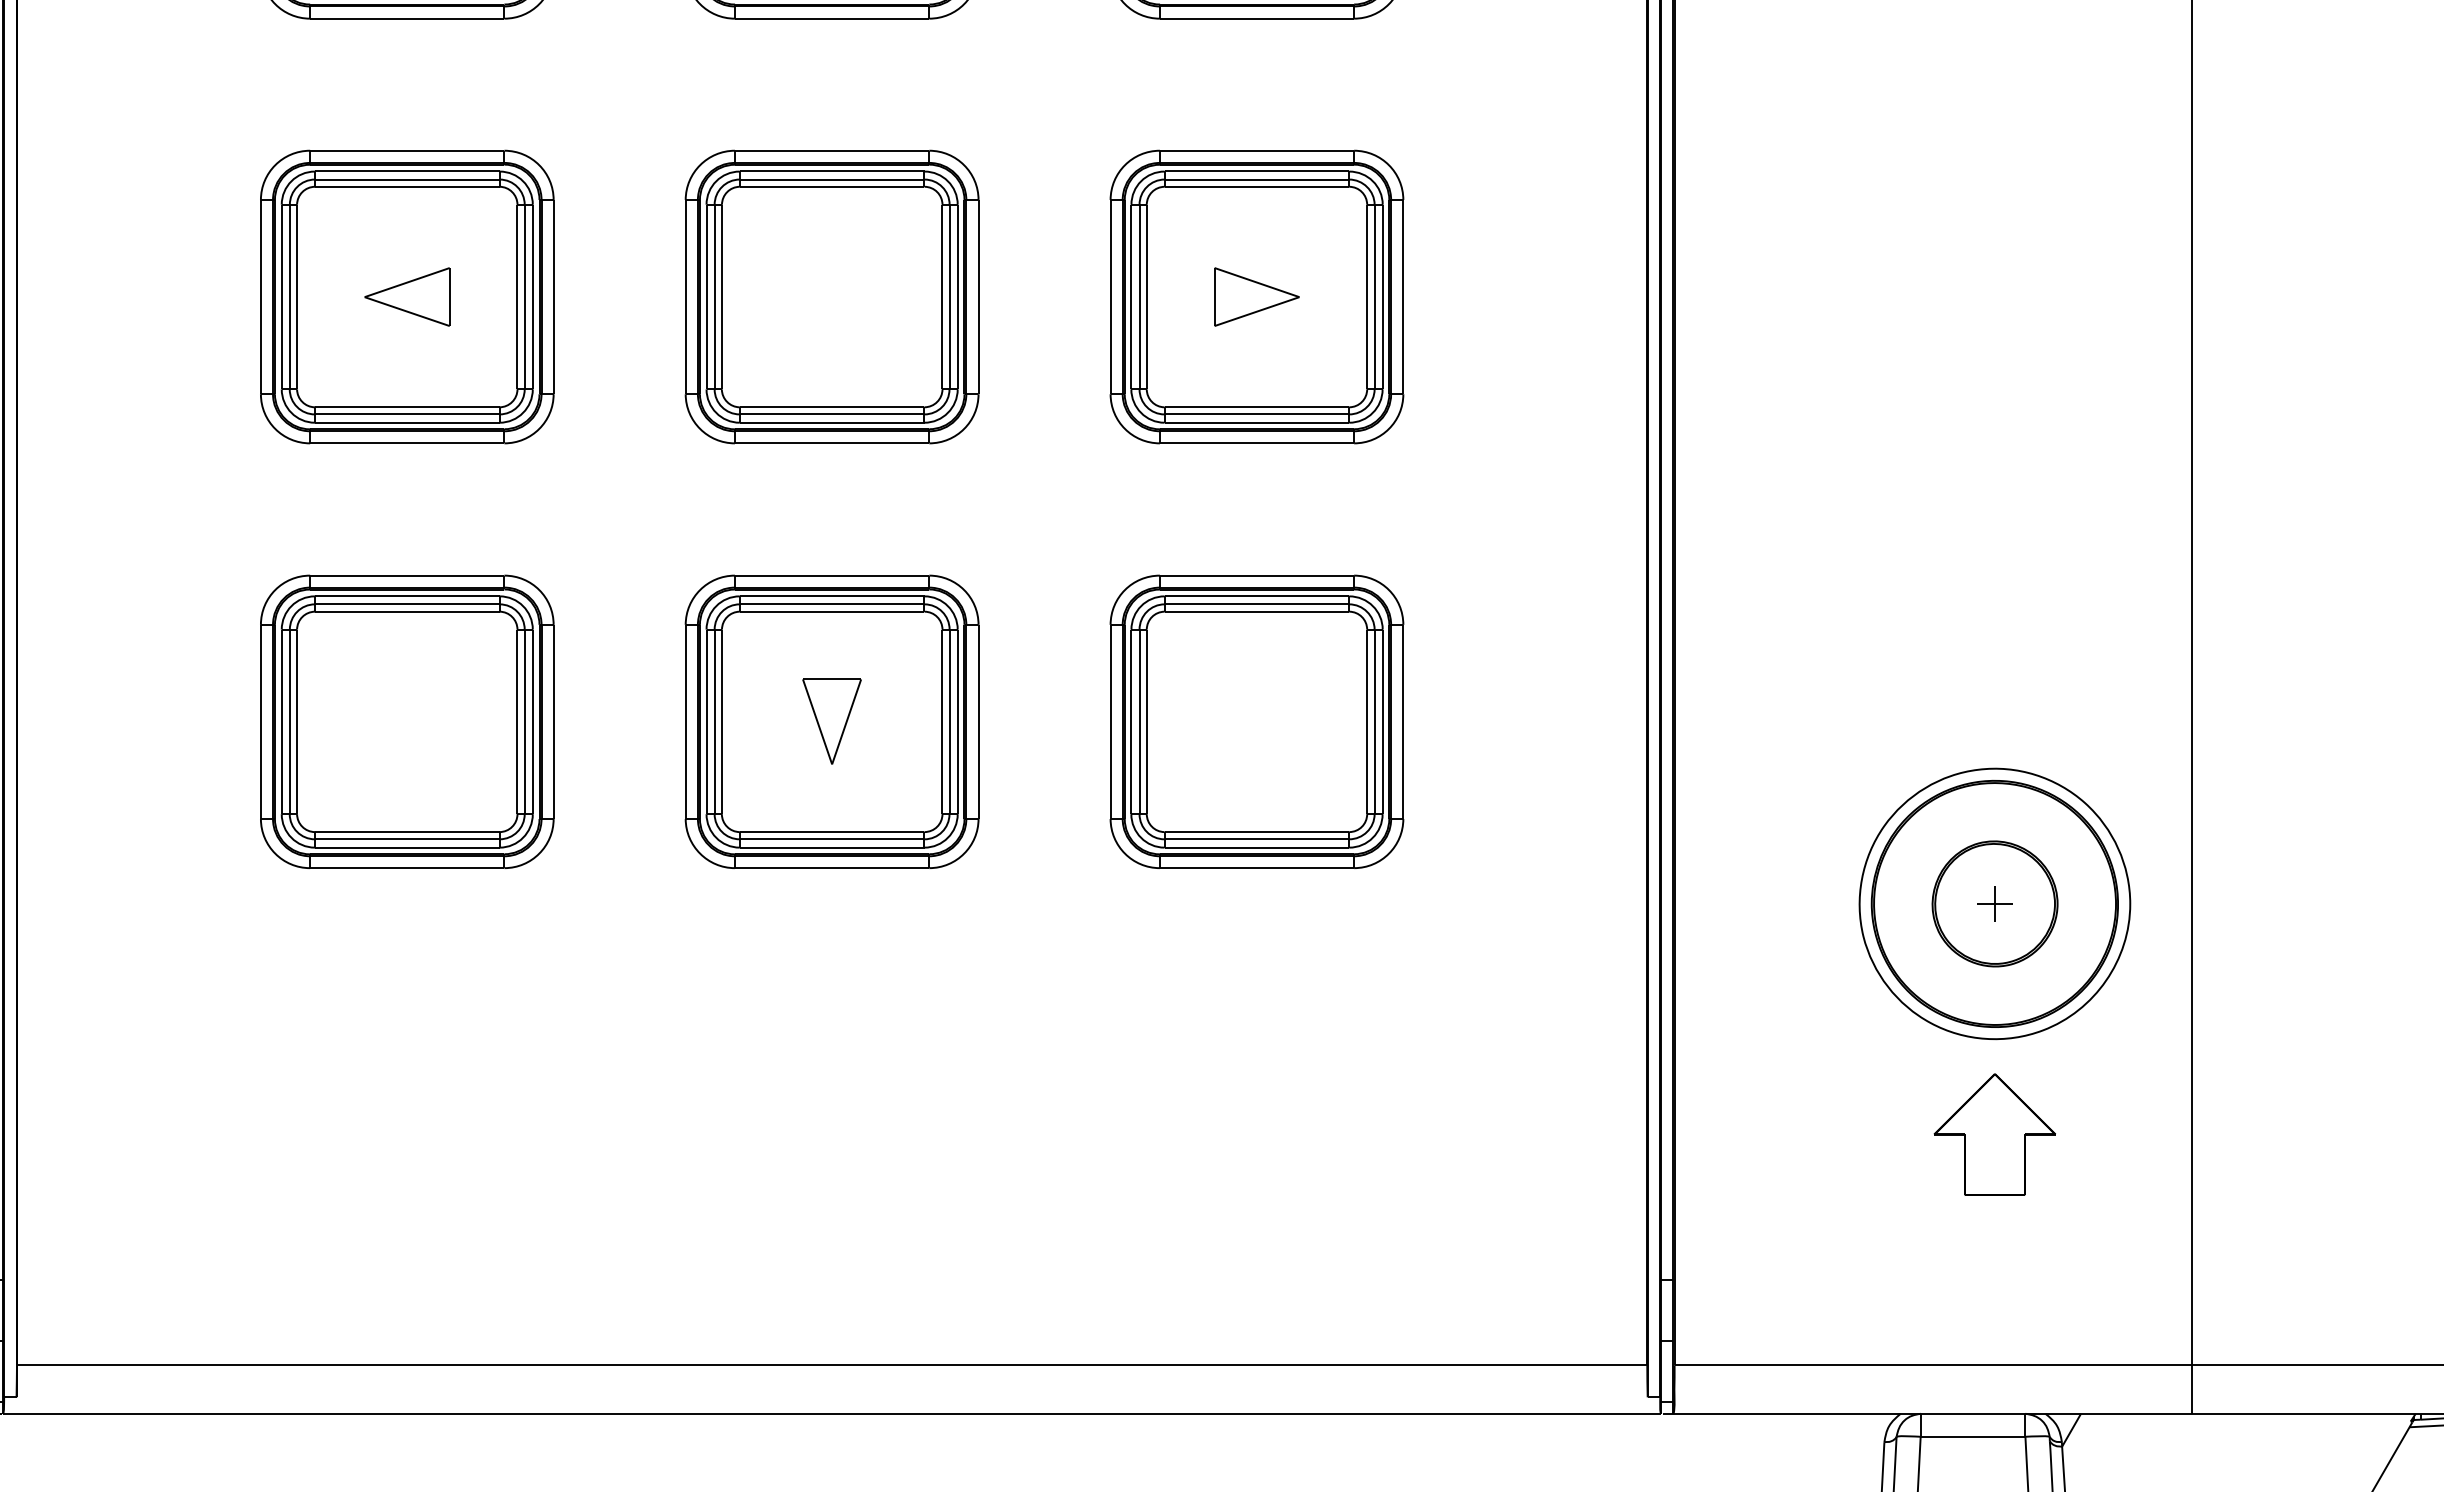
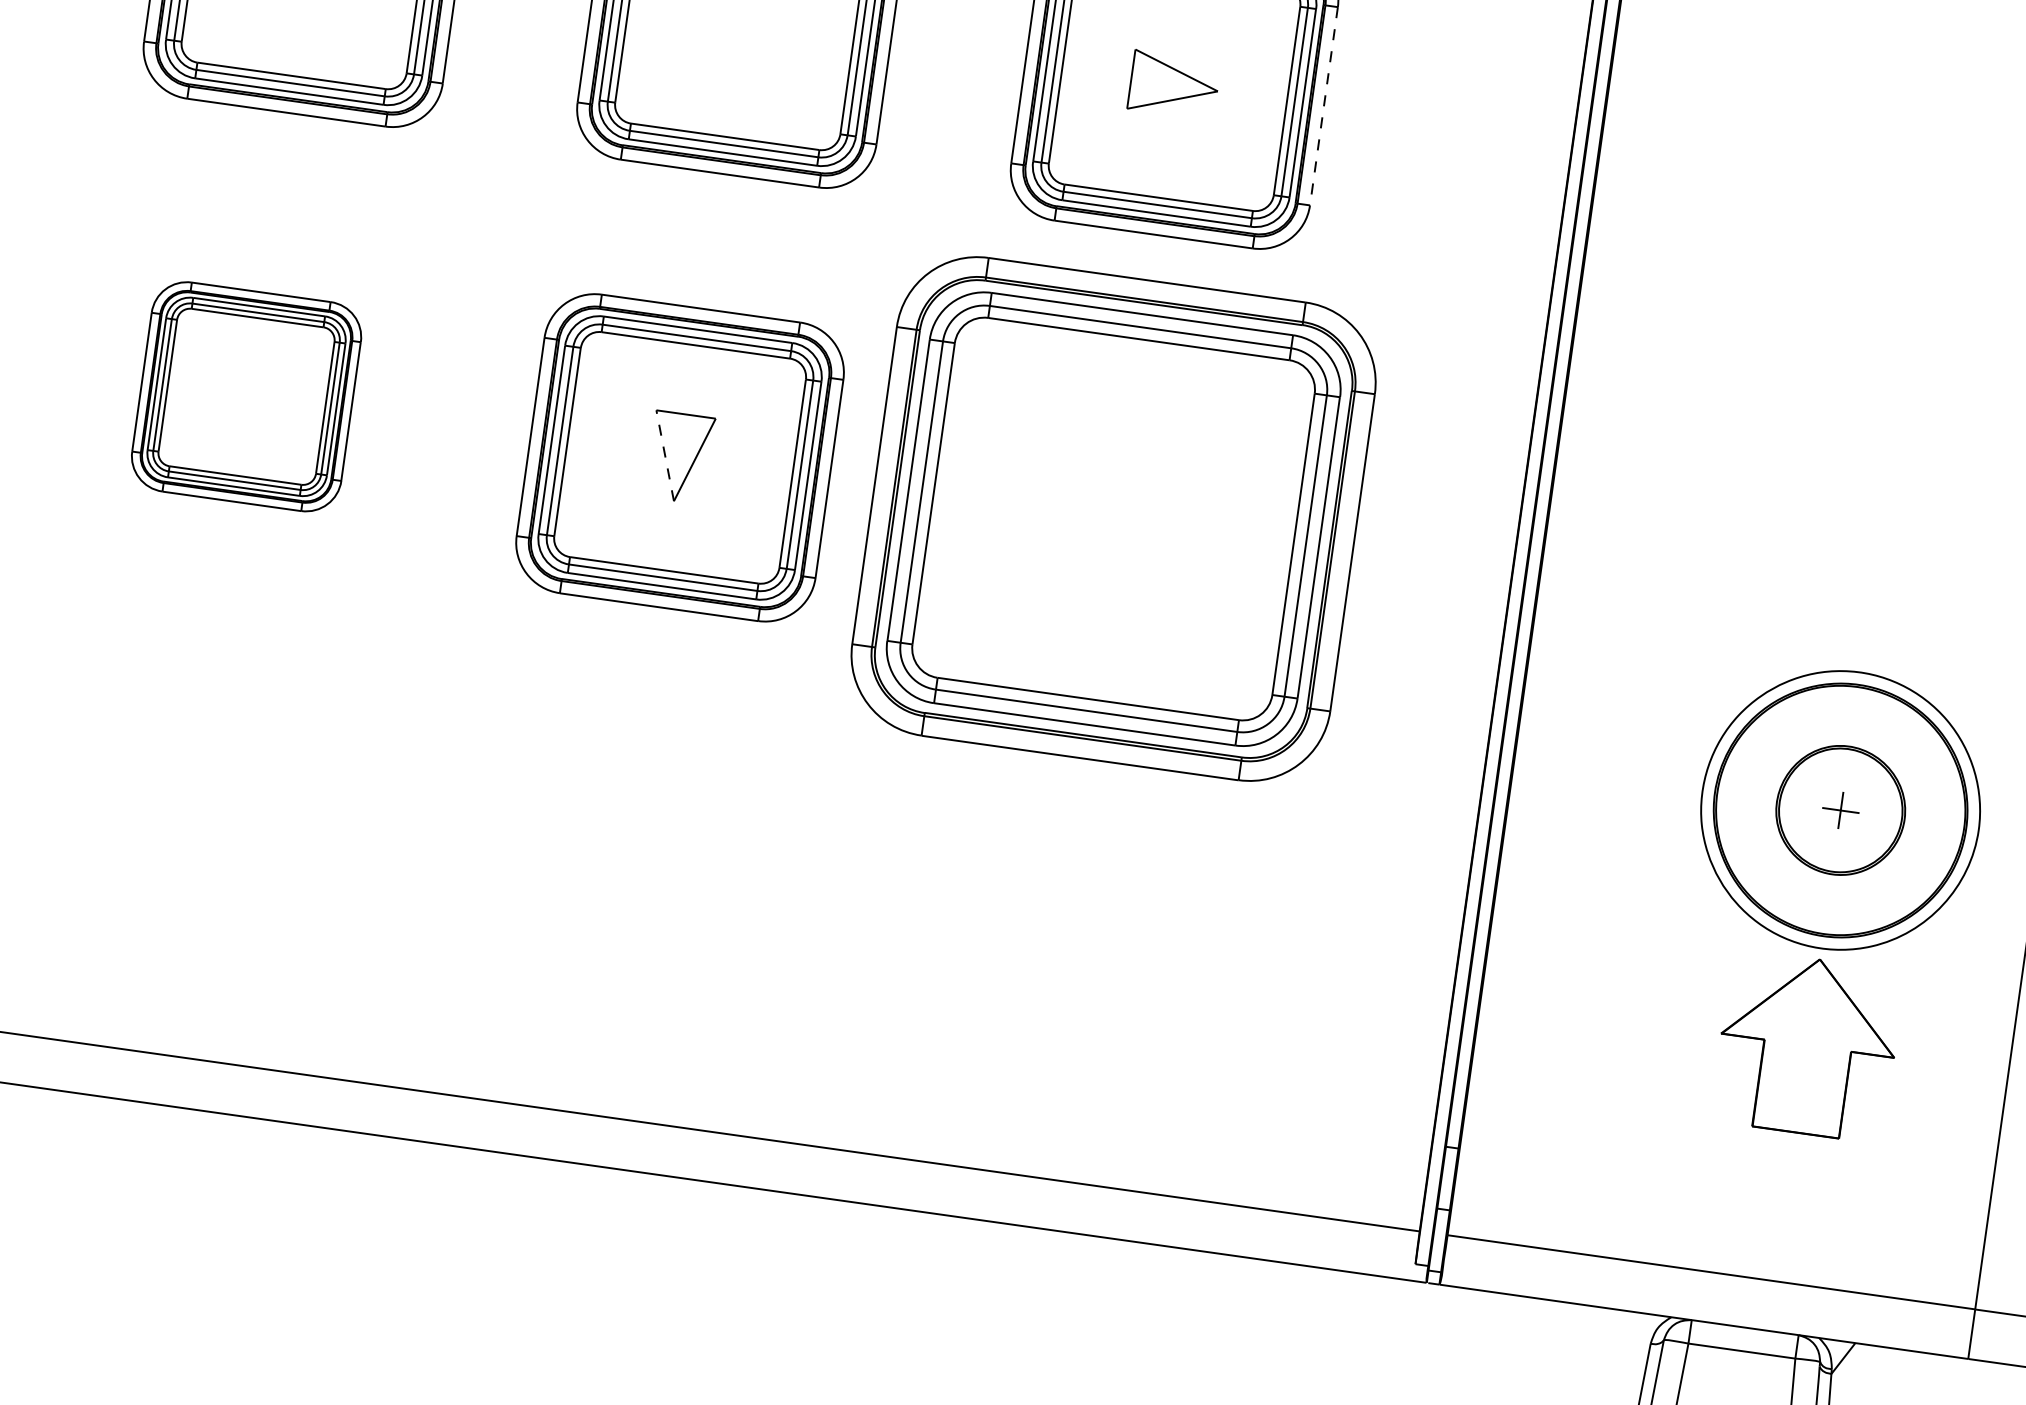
line: (1403, 297) -> (1324, 106), solid -> dashed
part: (407, 721) -> (246, 396), size x0.7
line: (817, 721) -> (665, 455), solid -> dashed
part: (1256, 721) -> (1113, 518), size x1.6
part: (1994, 1134) -> (1807, 1045), size x1.4

